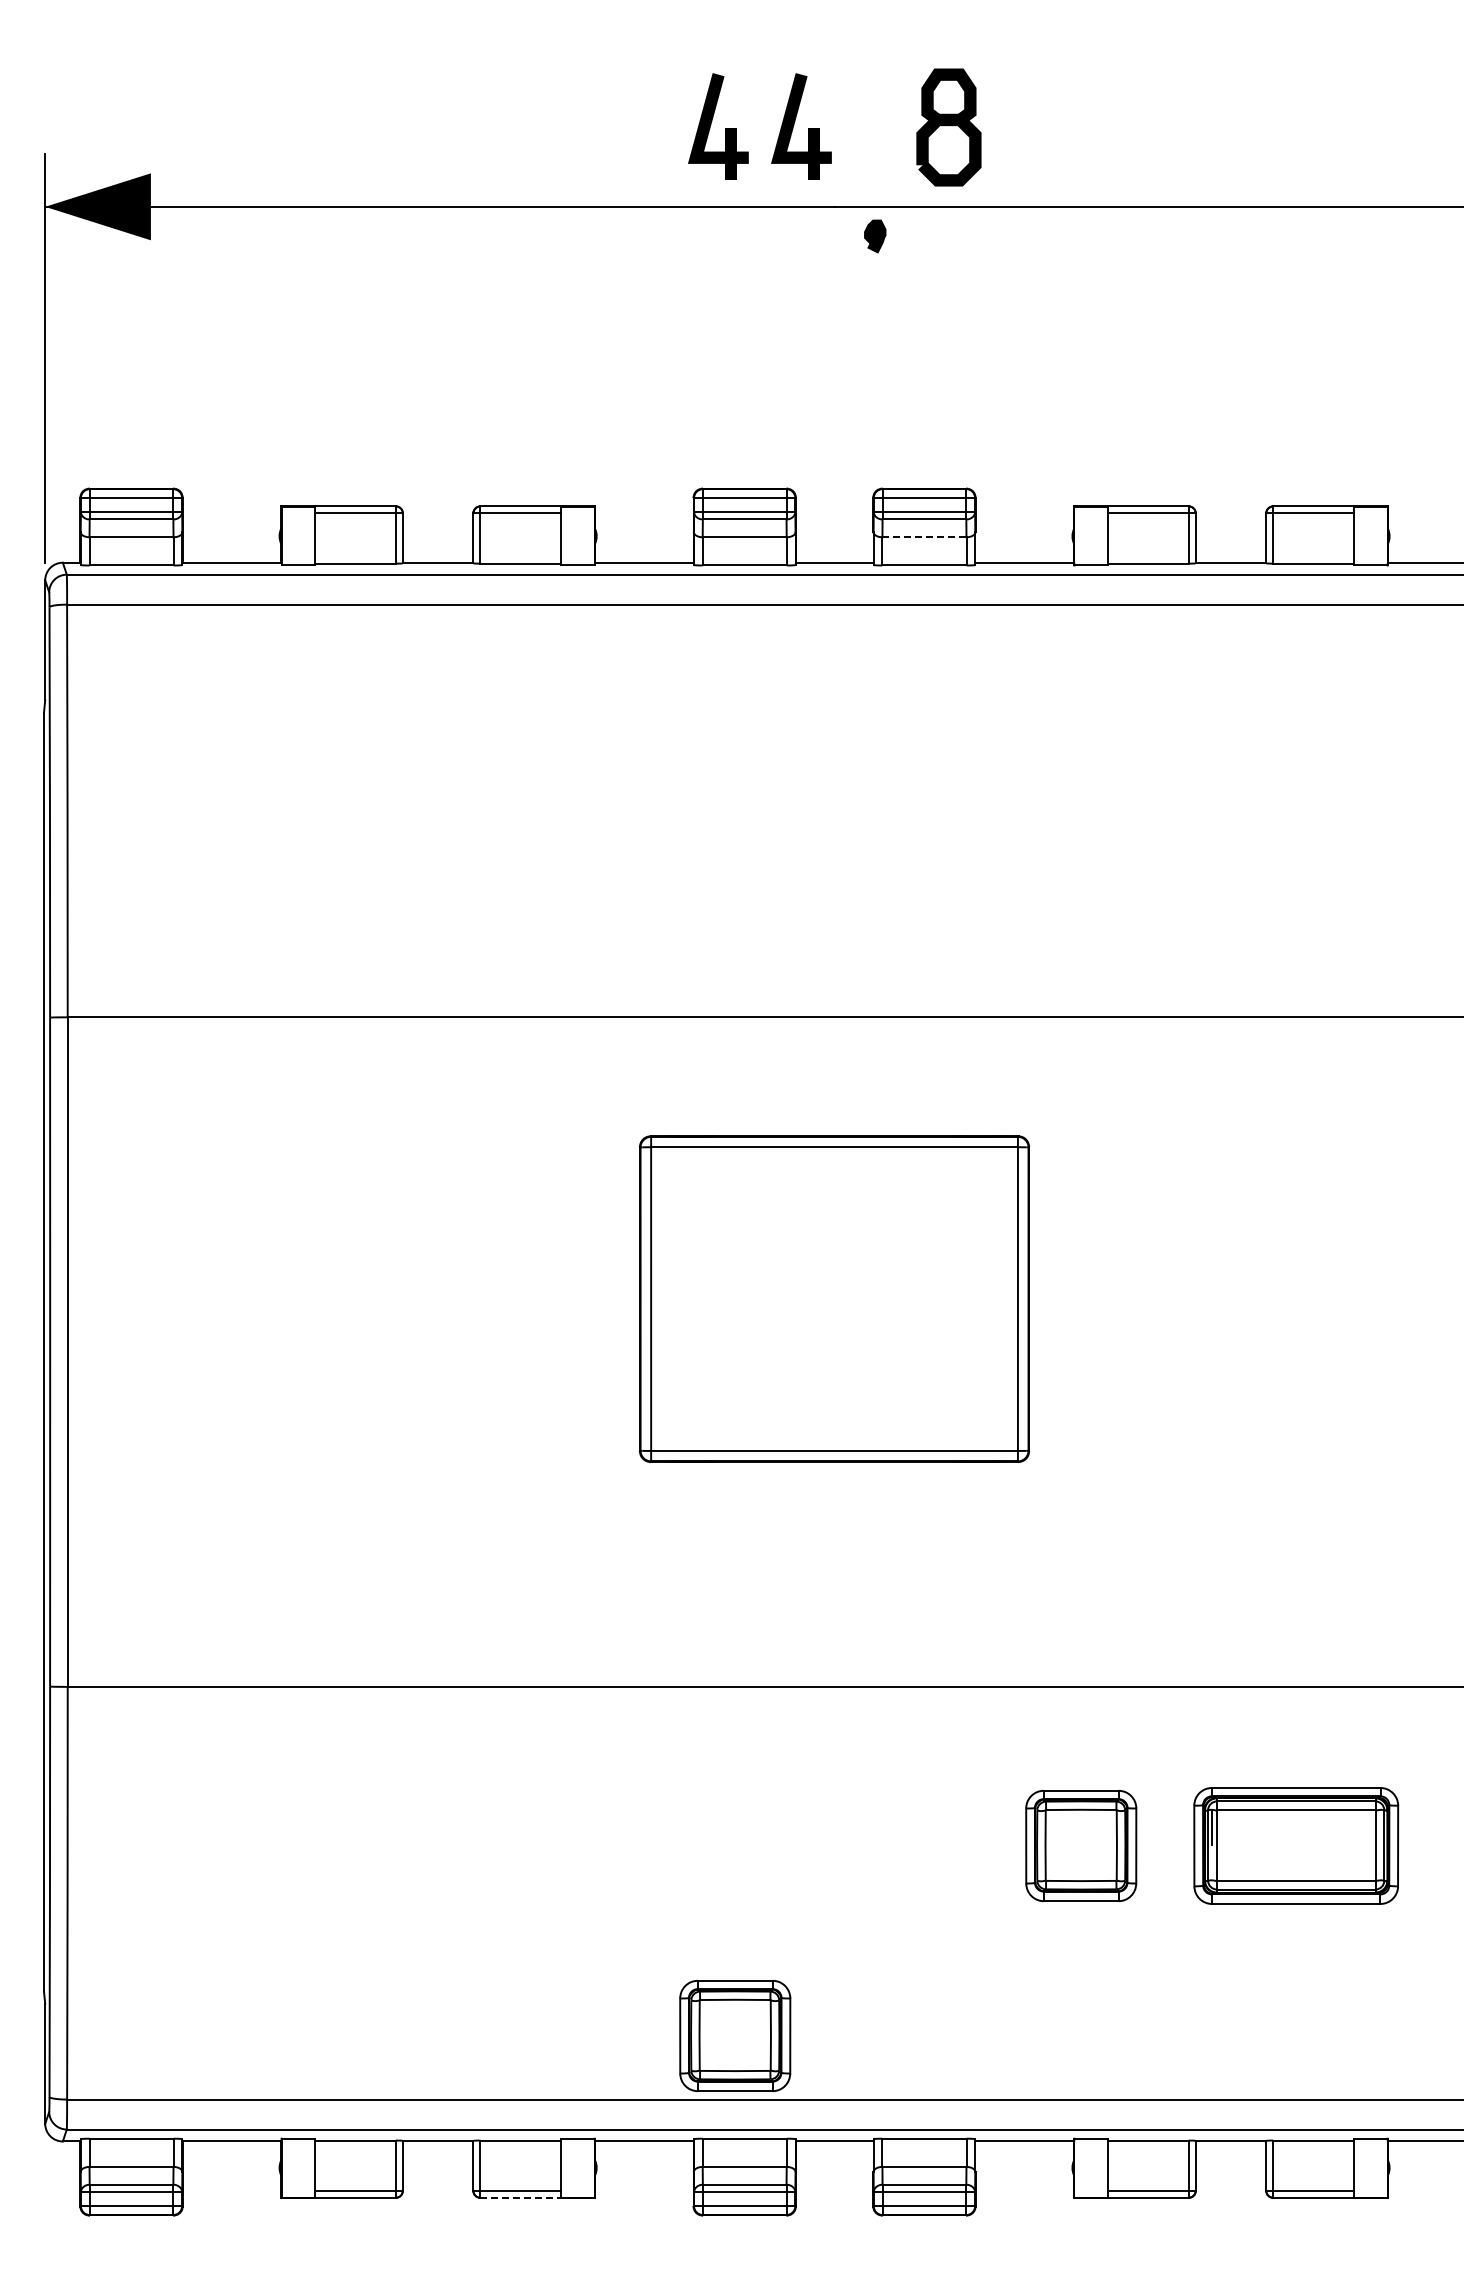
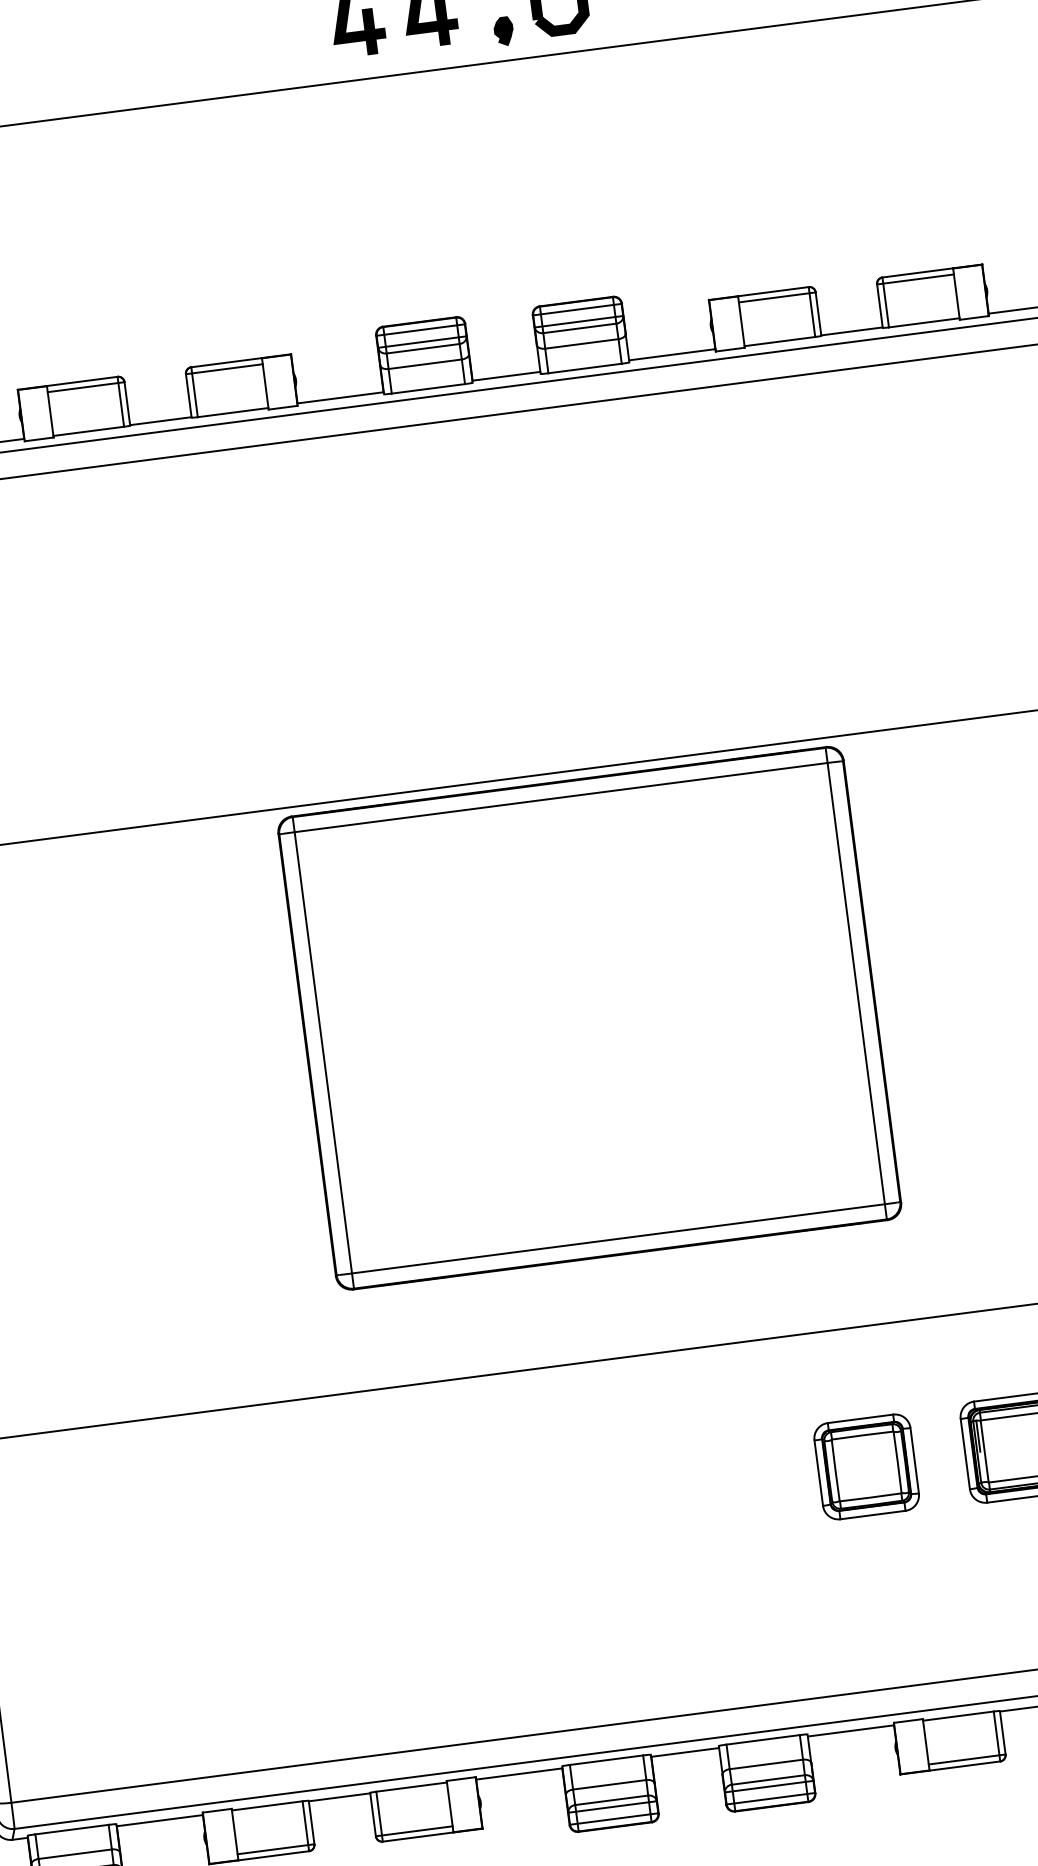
part: (875, 236) -> (504, 31), moved
line: (924, 537) -> (581, 344), dashed -> solid
part: (834, 1298) -> (589, 1017), size x1.67
part: (735, 2036) -> (586, 1672), removed
line: (520, 2197) -> (417, 1836), dashed -> solid

